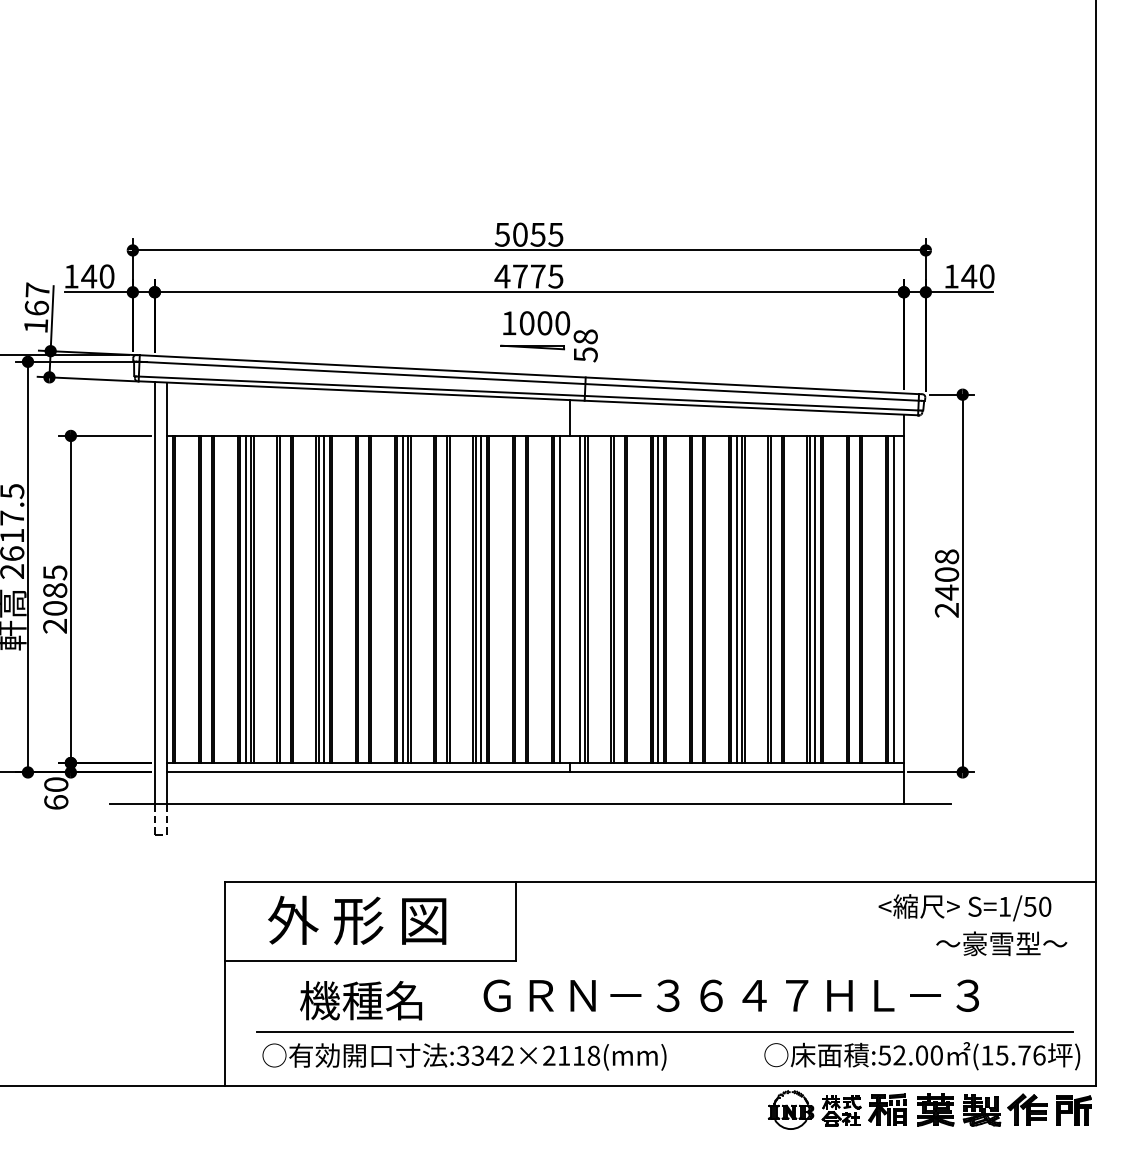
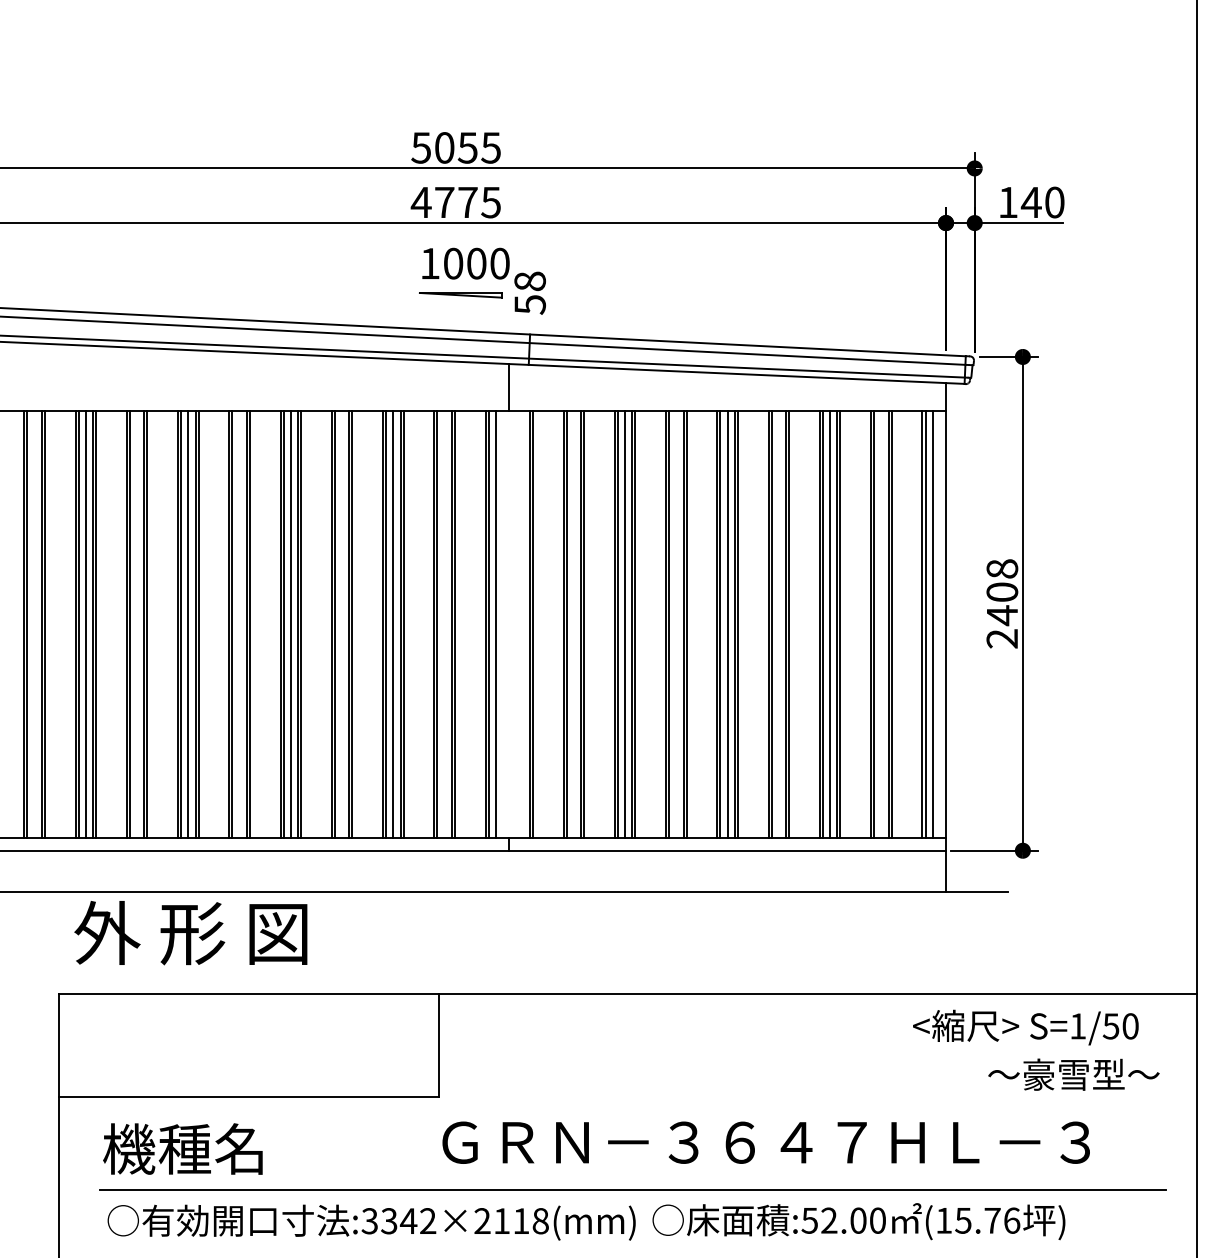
line: (579, 599) -> (521, 624), removed
text: (357, 919) -> (191, 931), moved
text: (730, 995) -> (765, 1142), moved
text: (361, 1000) -> (183, 1148), moved
text: (922, 1056) -> (859, 1222), moved

